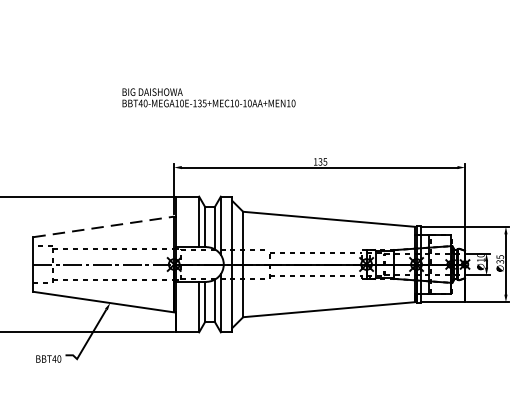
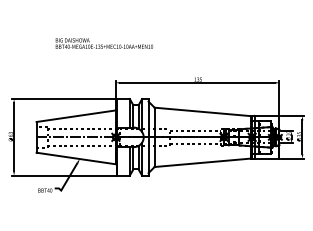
text: (209, 97) -> (104, 43), moved
line: (104, 227) -> (76, 116), dashed -> solid

